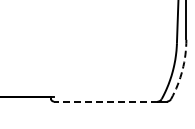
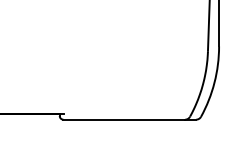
arc: (182, 70) -> (214, 83), dashed -> solid
line: (105, 101) -> (123, 119), dashed -> solid

